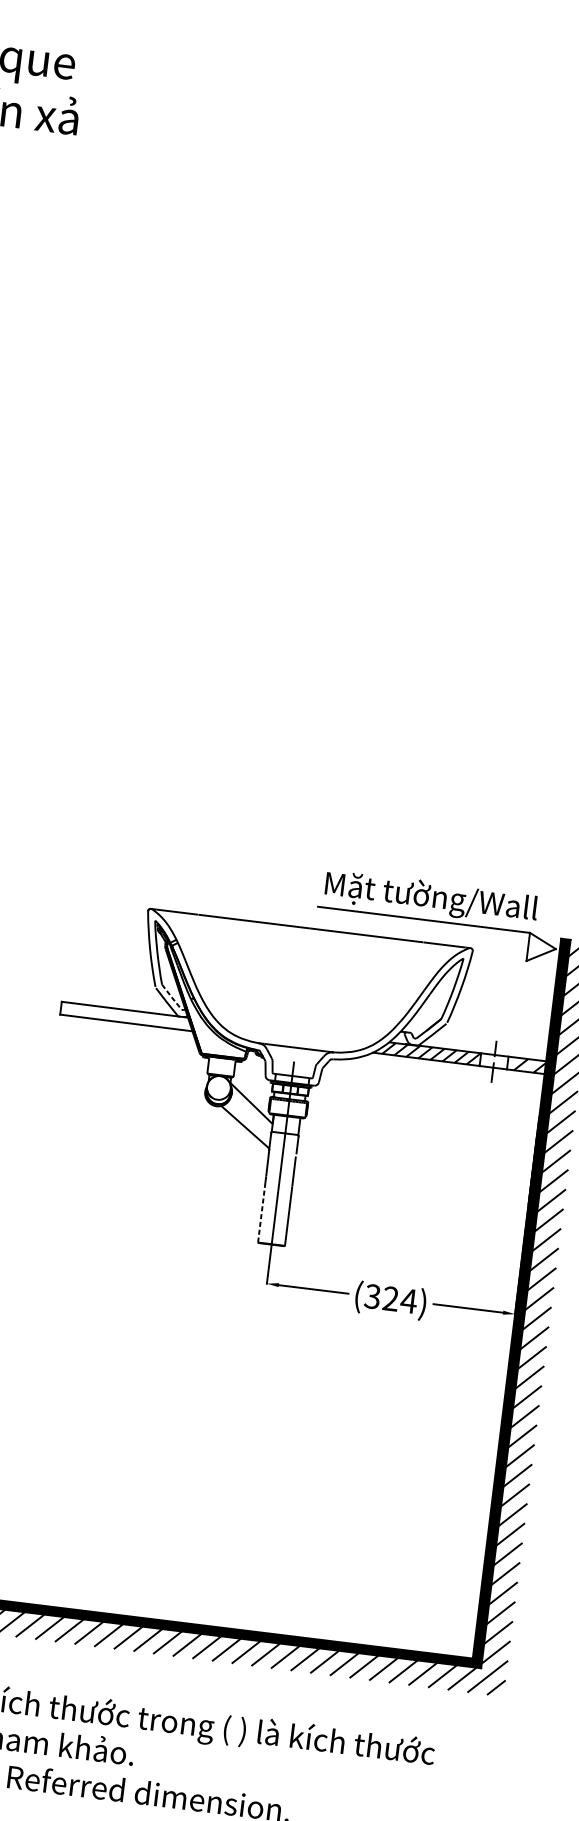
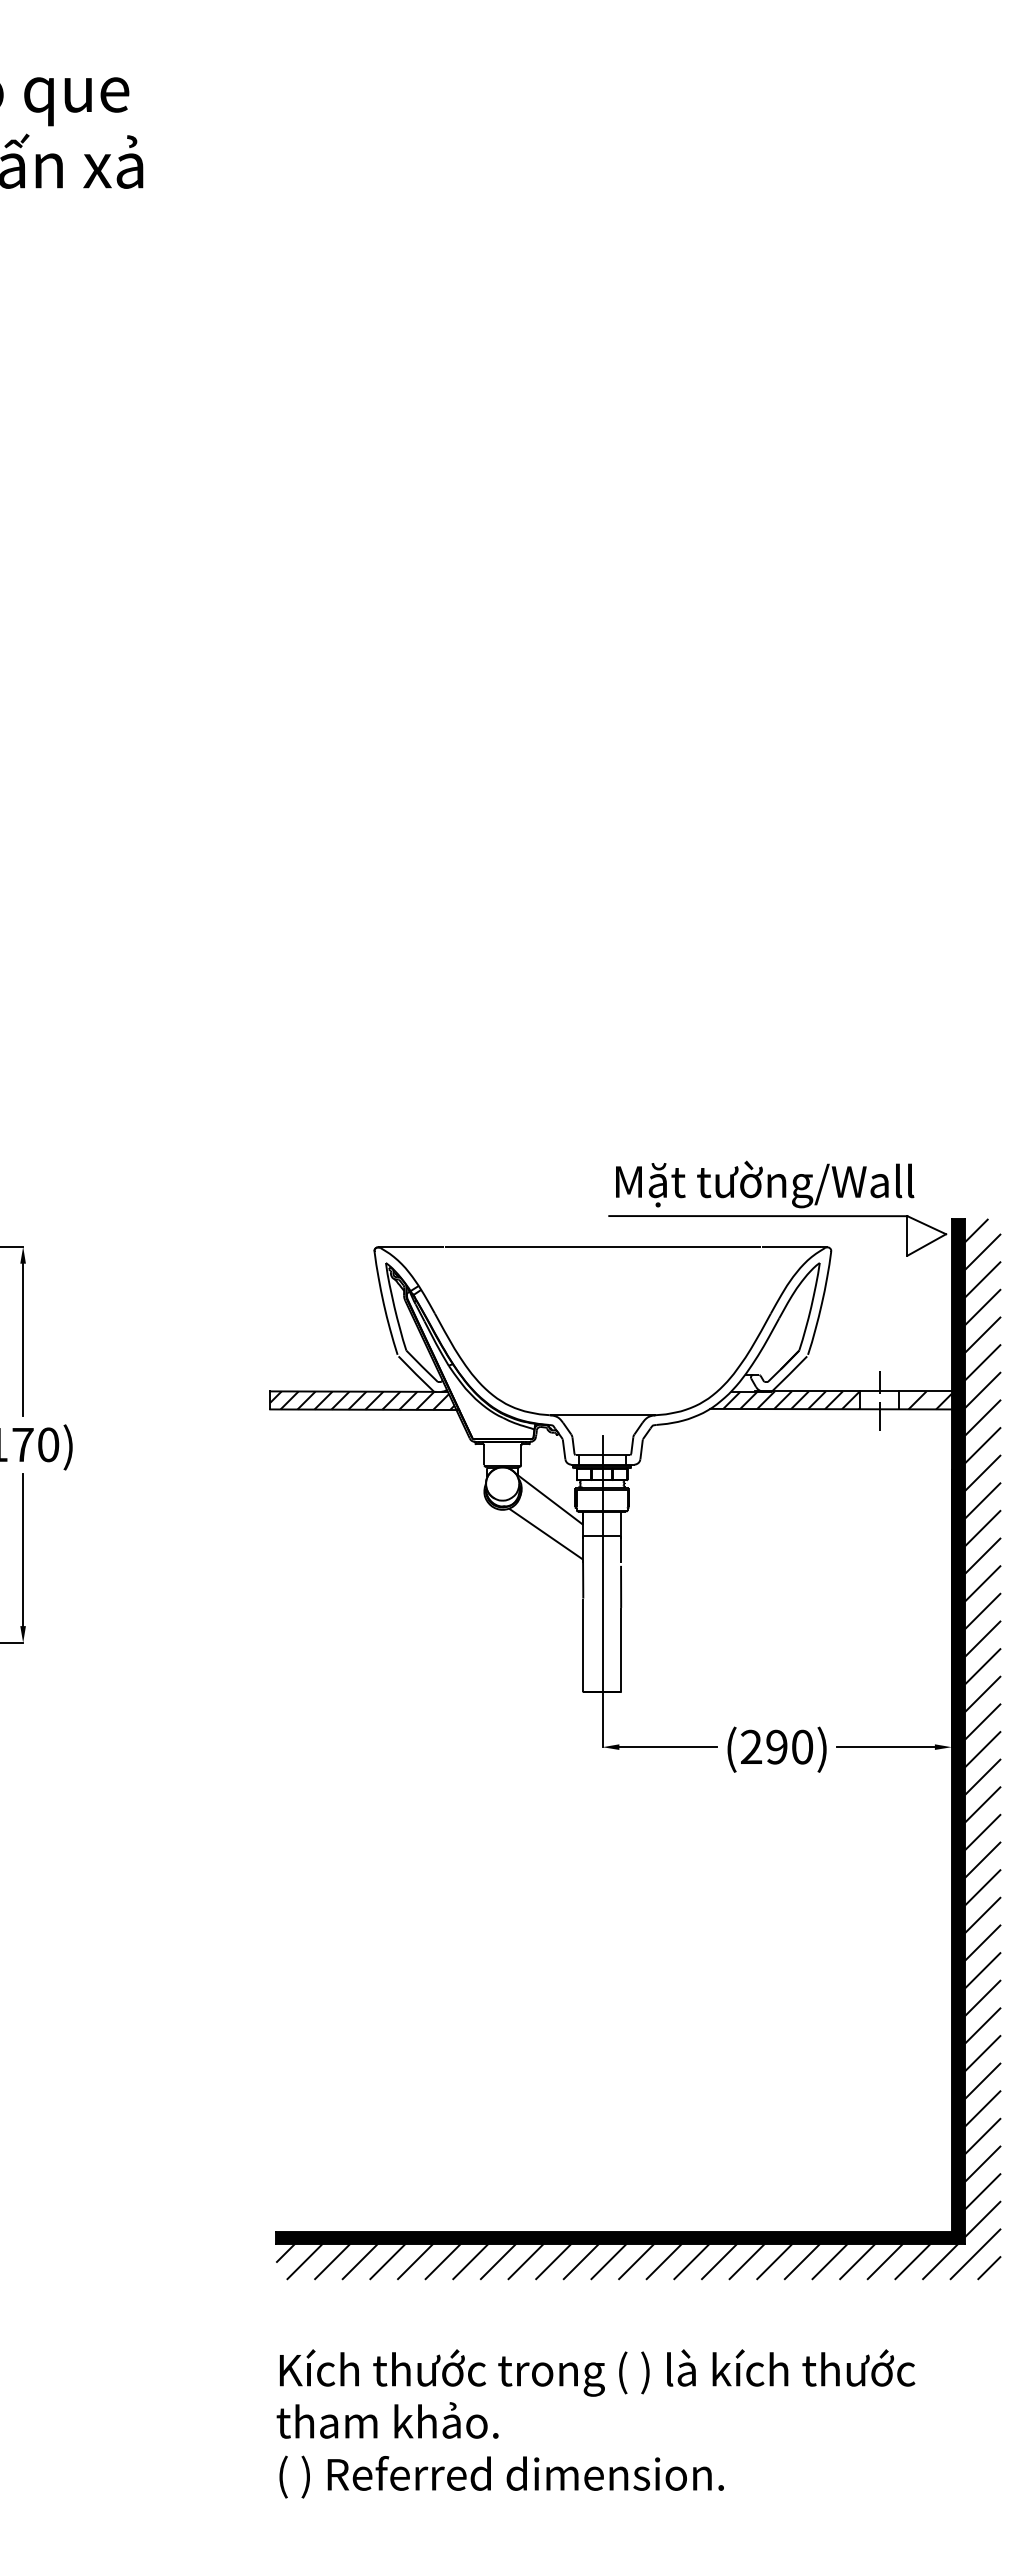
line: (172, 997) -> (422, 1366), dashed -> solid
hatch: (126, 1016) -> (362, 1400), added
line: (261, 1212) -> (583, 1649), dashed -> solid
text: (390, 1298) -> (776, 1746), (324) -> (290)

